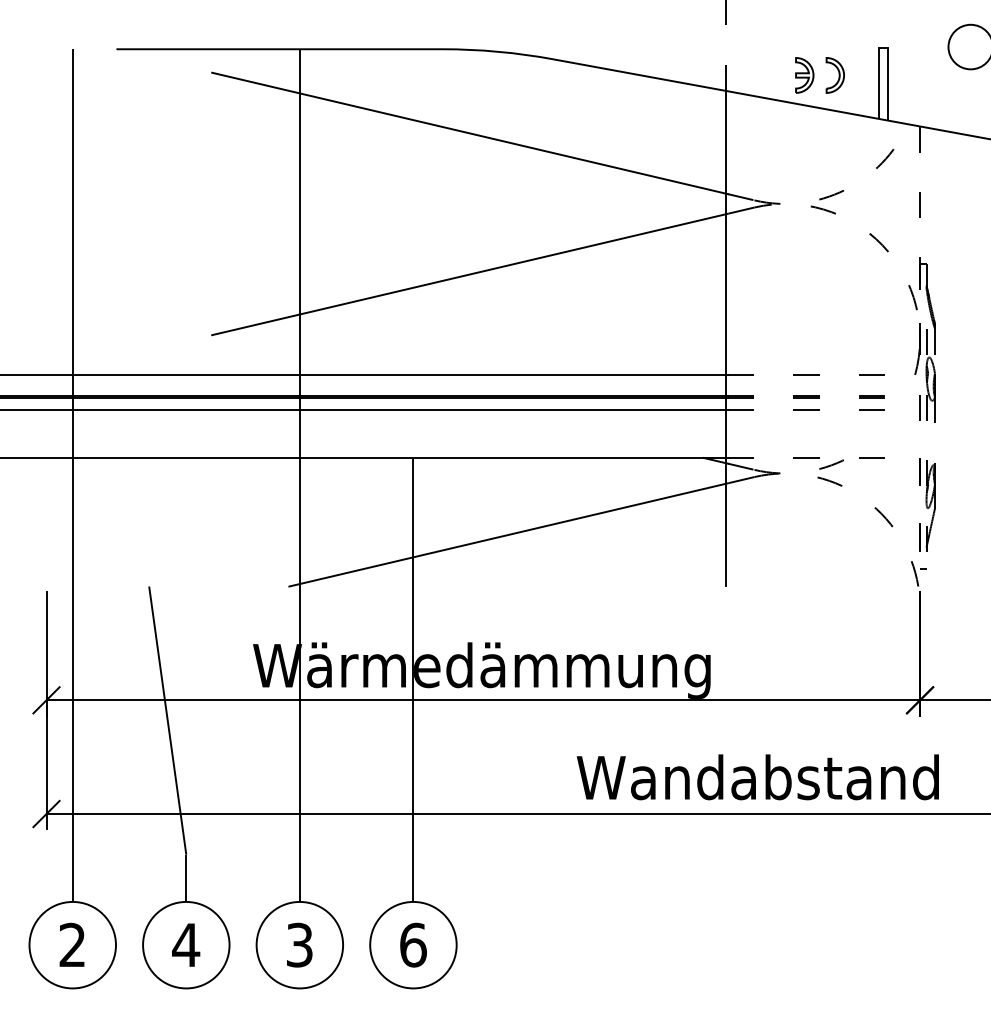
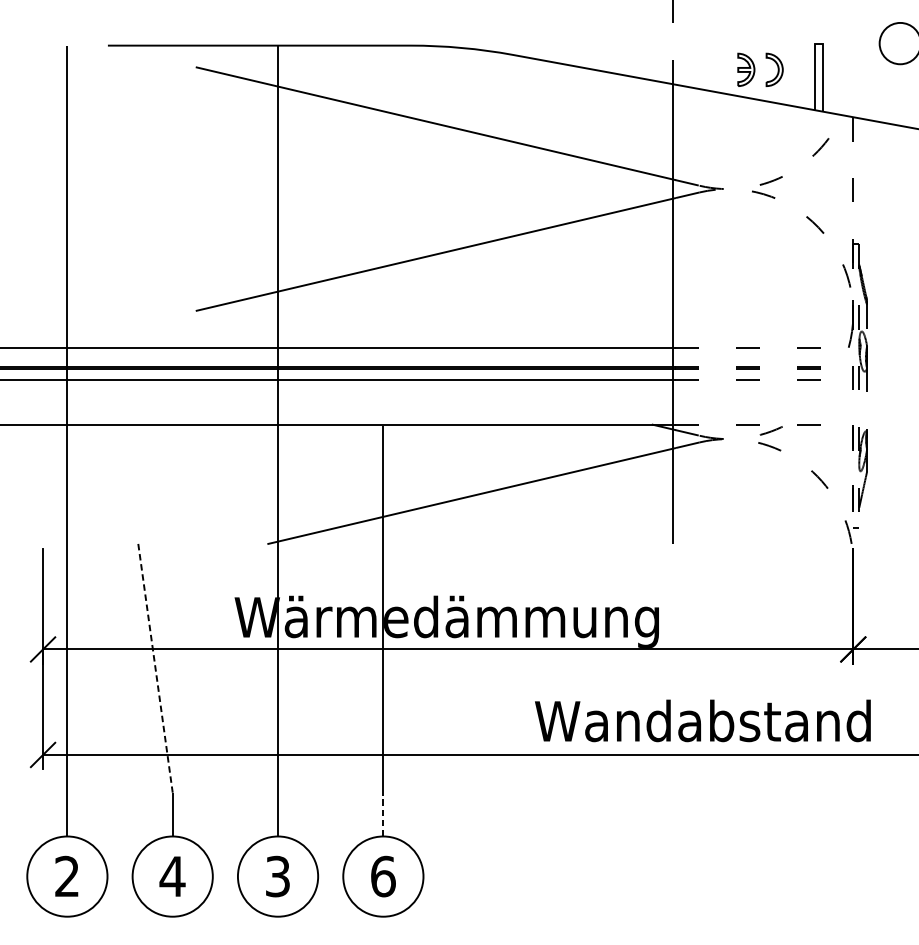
line: (167, 721) -> (155, 669), solid -> dashed
line: (413, 878) -> (383, 814), solid -> dashed

